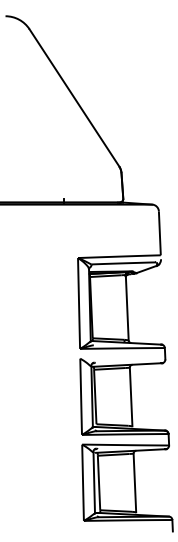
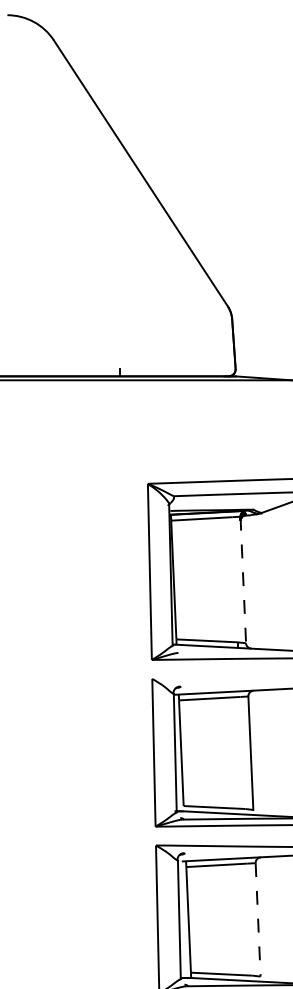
line: (127, 307) -> (243, 579), solid -> dashed
line: (134, 483) -> (257, 920), solid -> dashed

